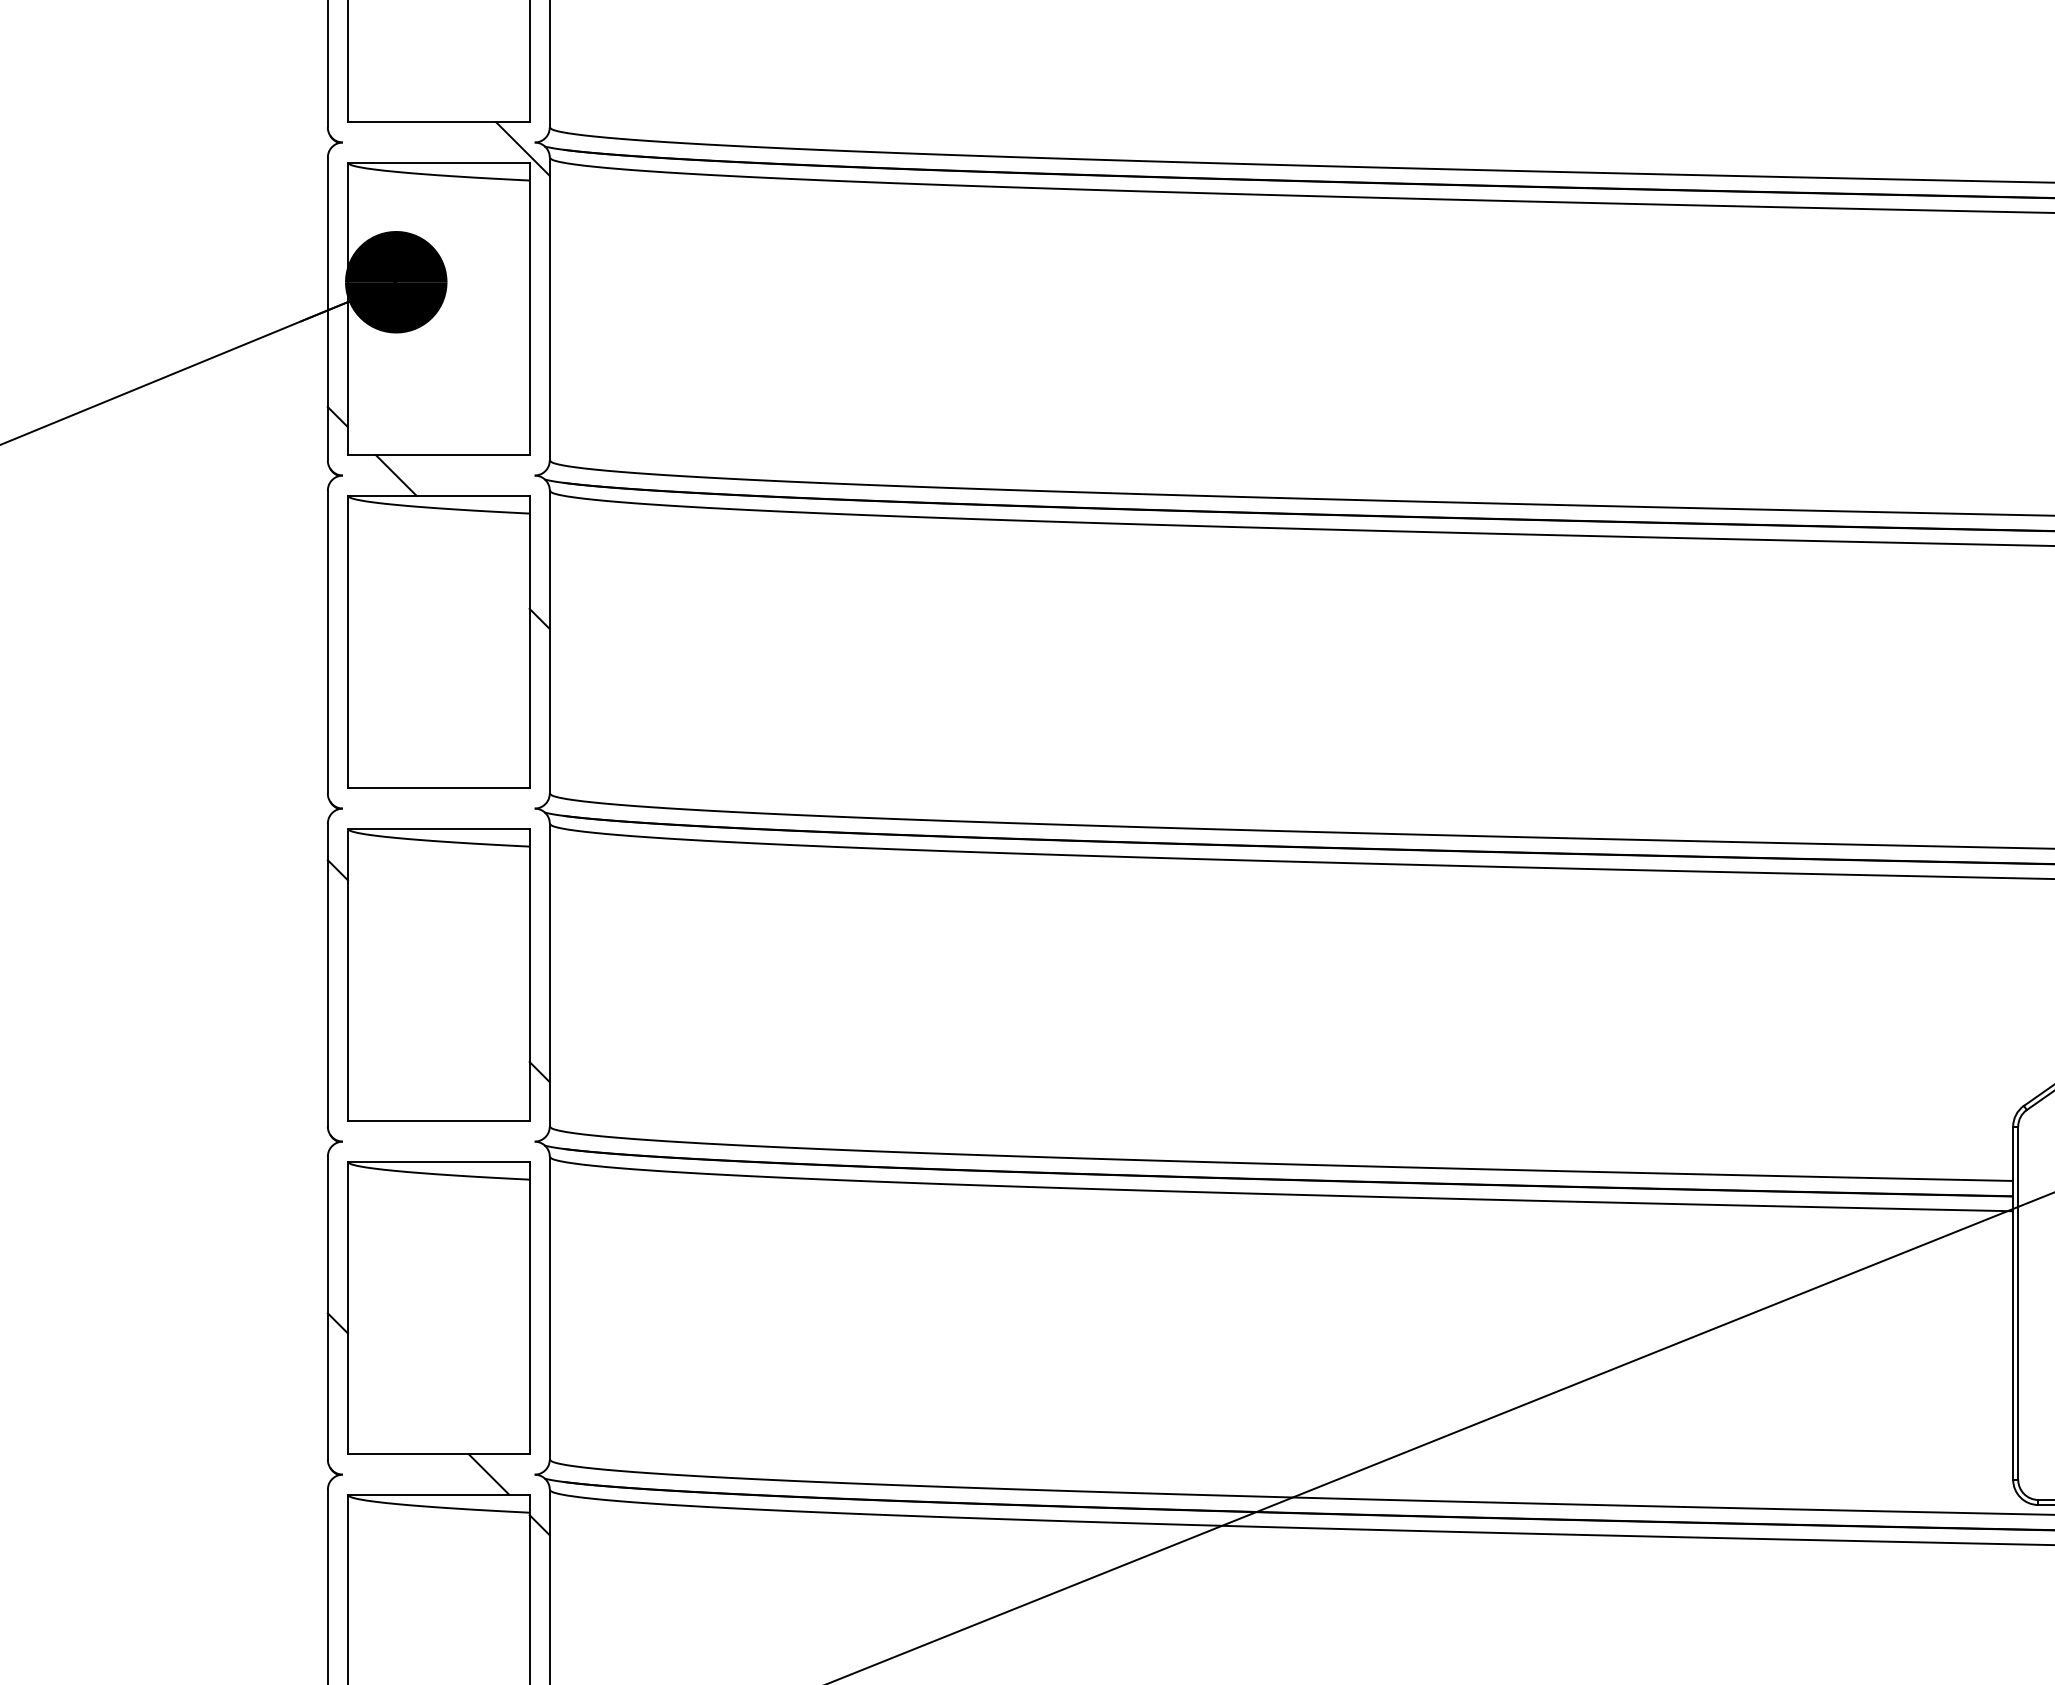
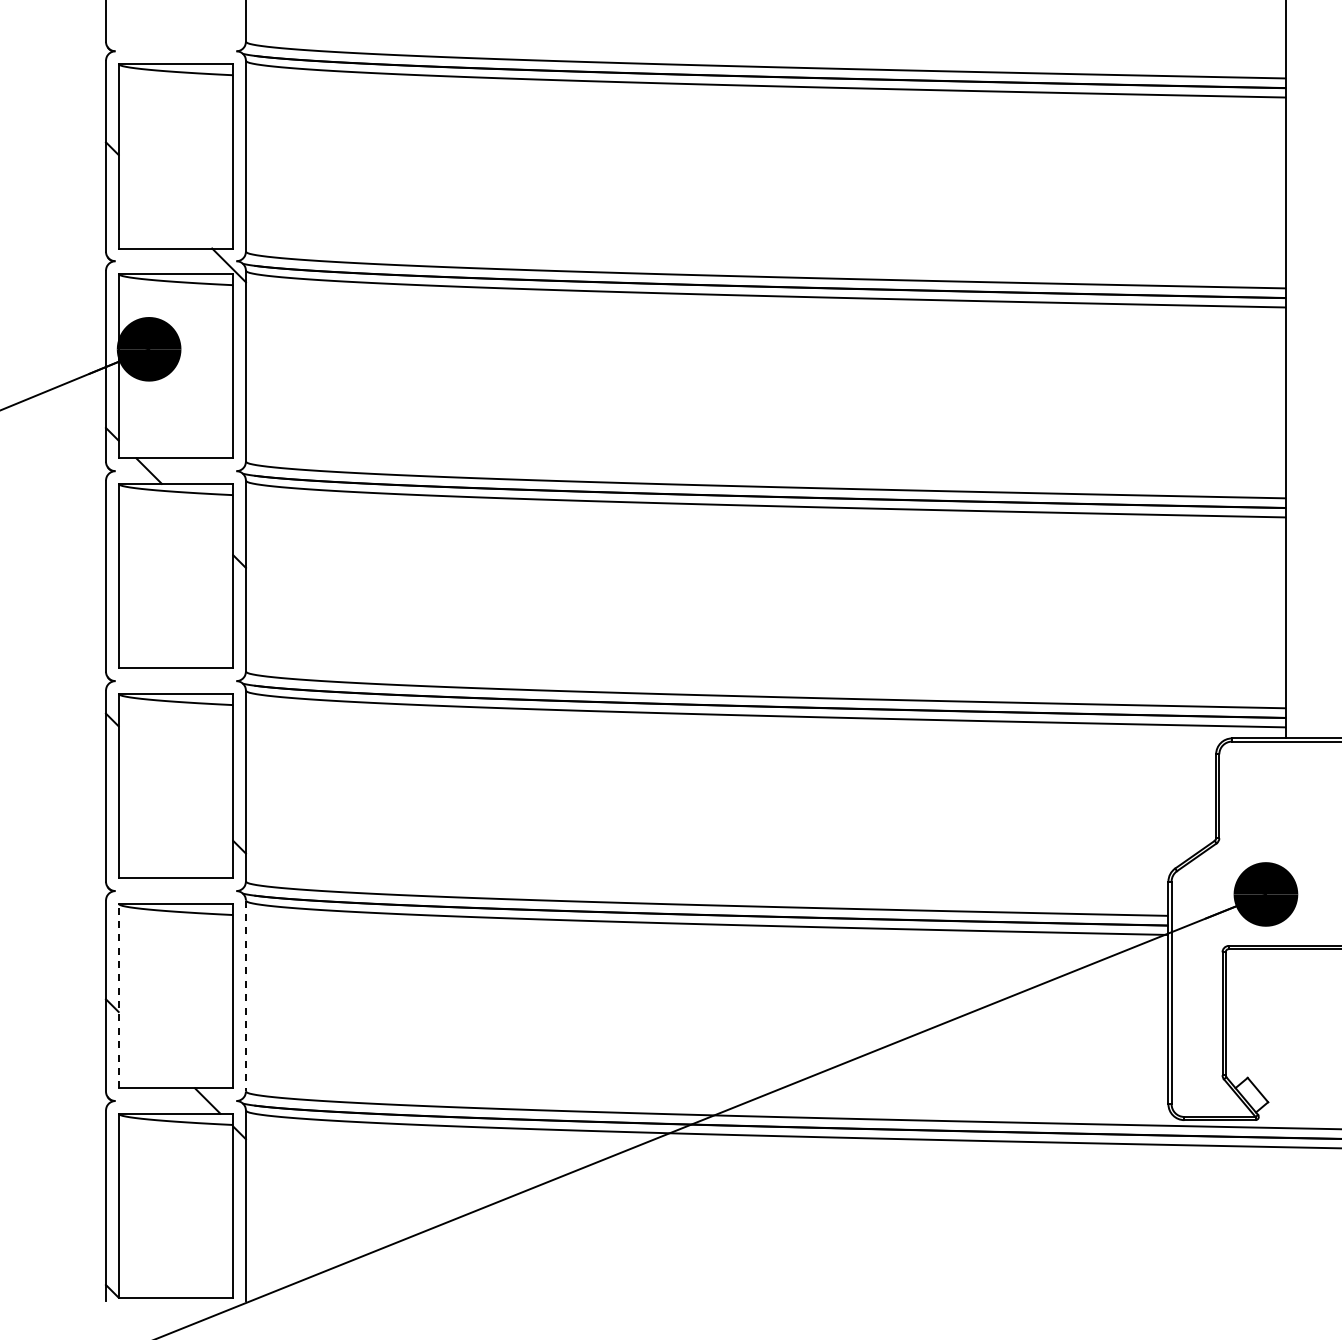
line: (347, 1307) -> (118, 995), solid -> dashed
line: (549, 1308) -> (245, 996), solid -> dashed

